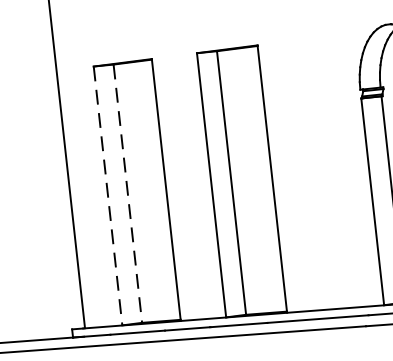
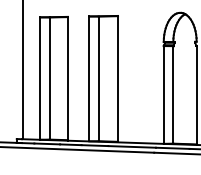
line: (127, 195) -> (49, 79), dashed -> solid
line: (108, 197) -> (40, 79), dashed -> solid

